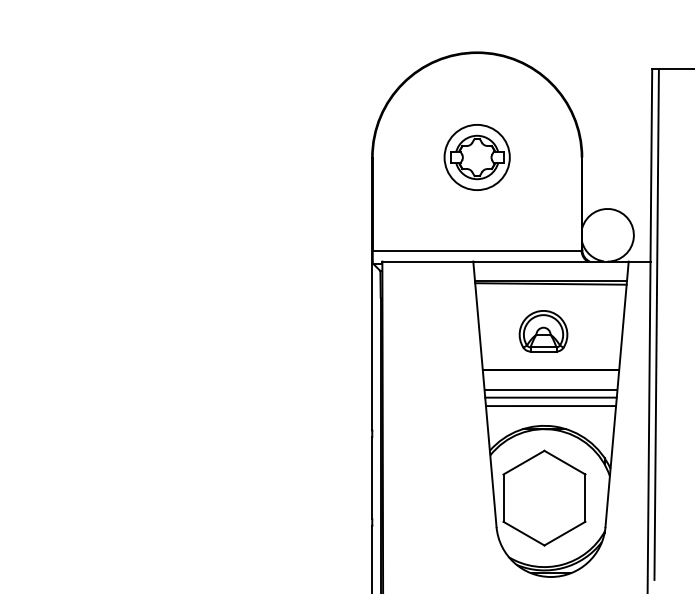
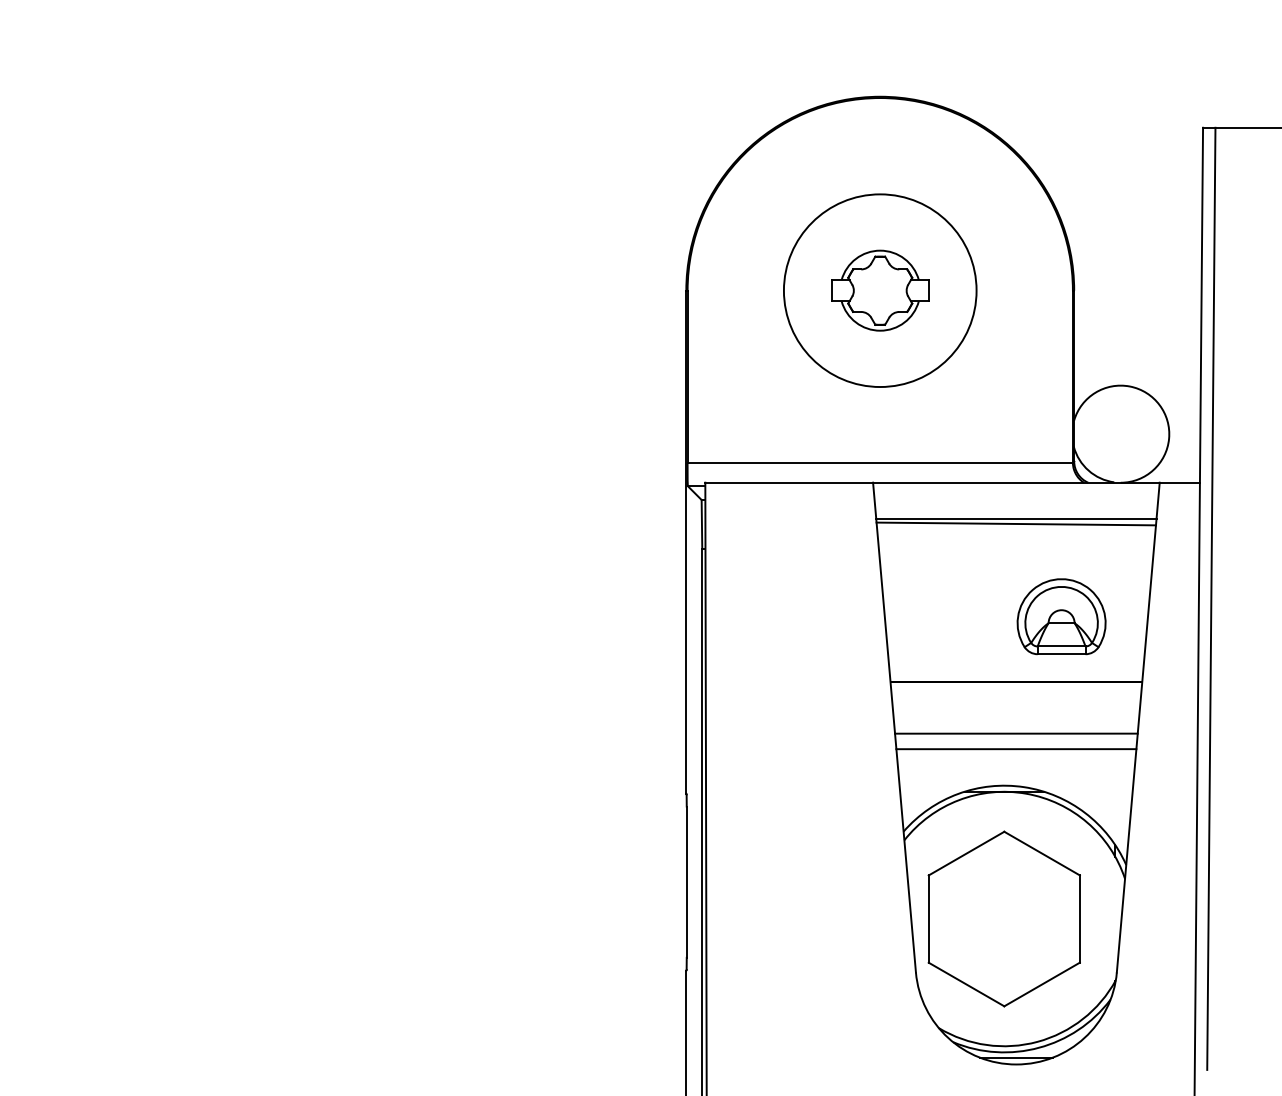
circle: (476, 157) -> (878, 290), size x1.6
part: (543, 331) -> (1061, 617), moved
line: (550, 390) -> (1015, 720), removed

